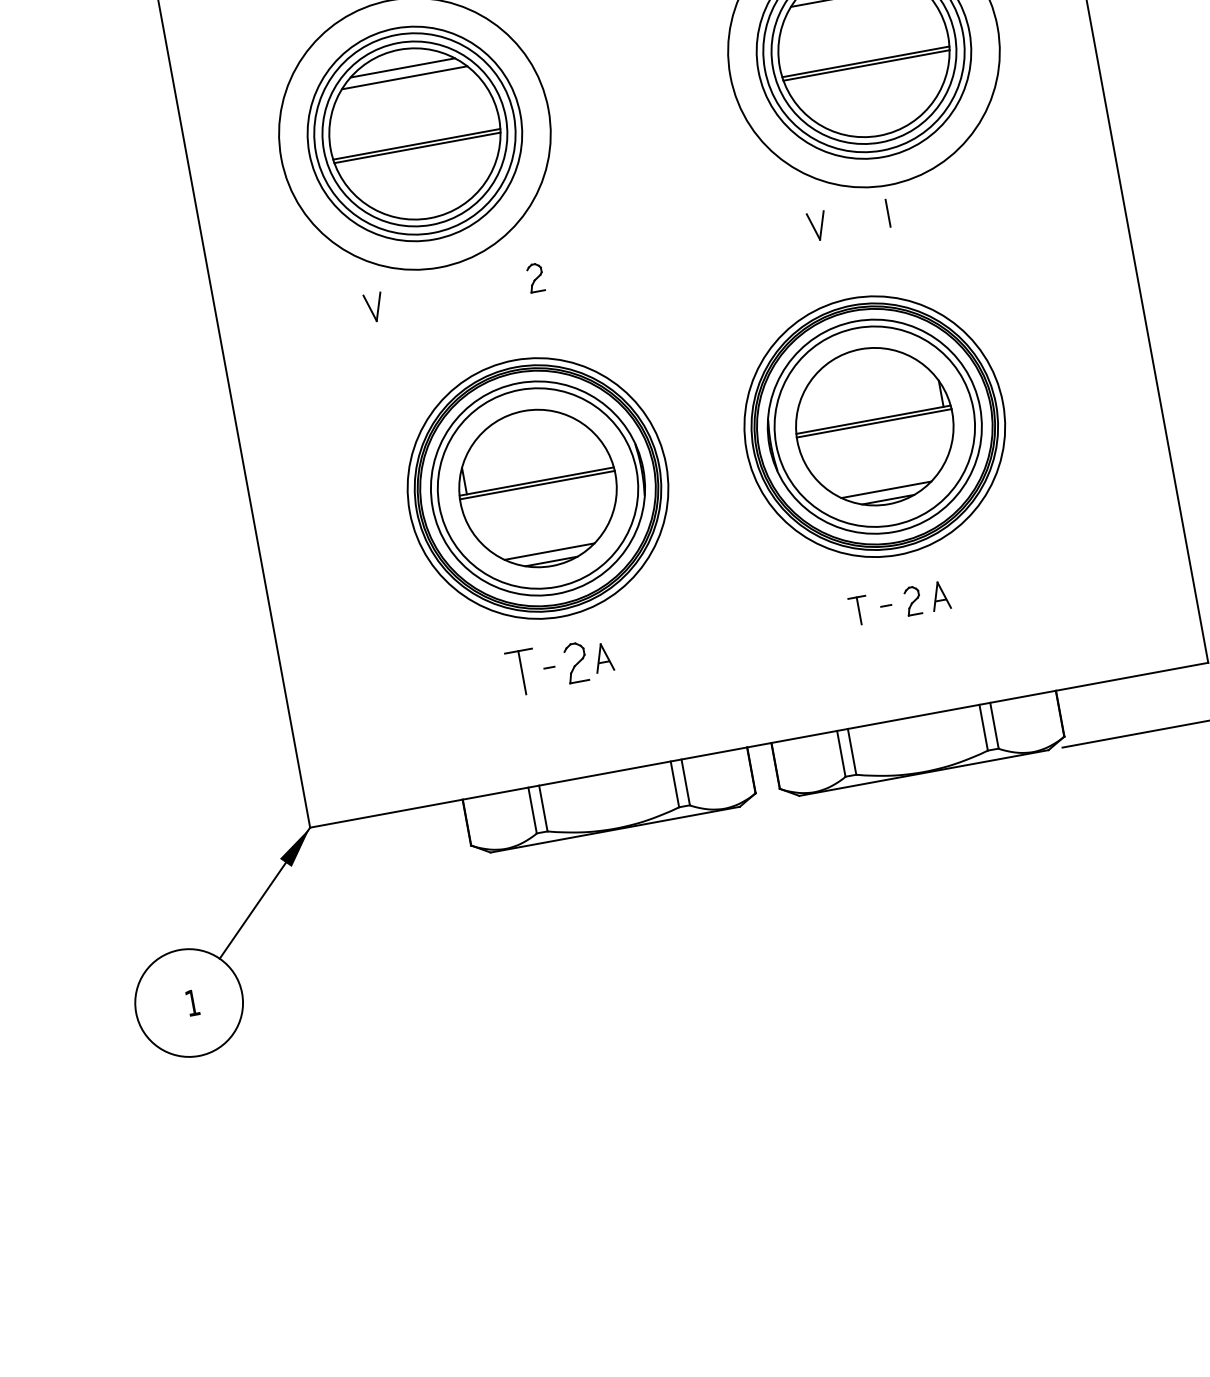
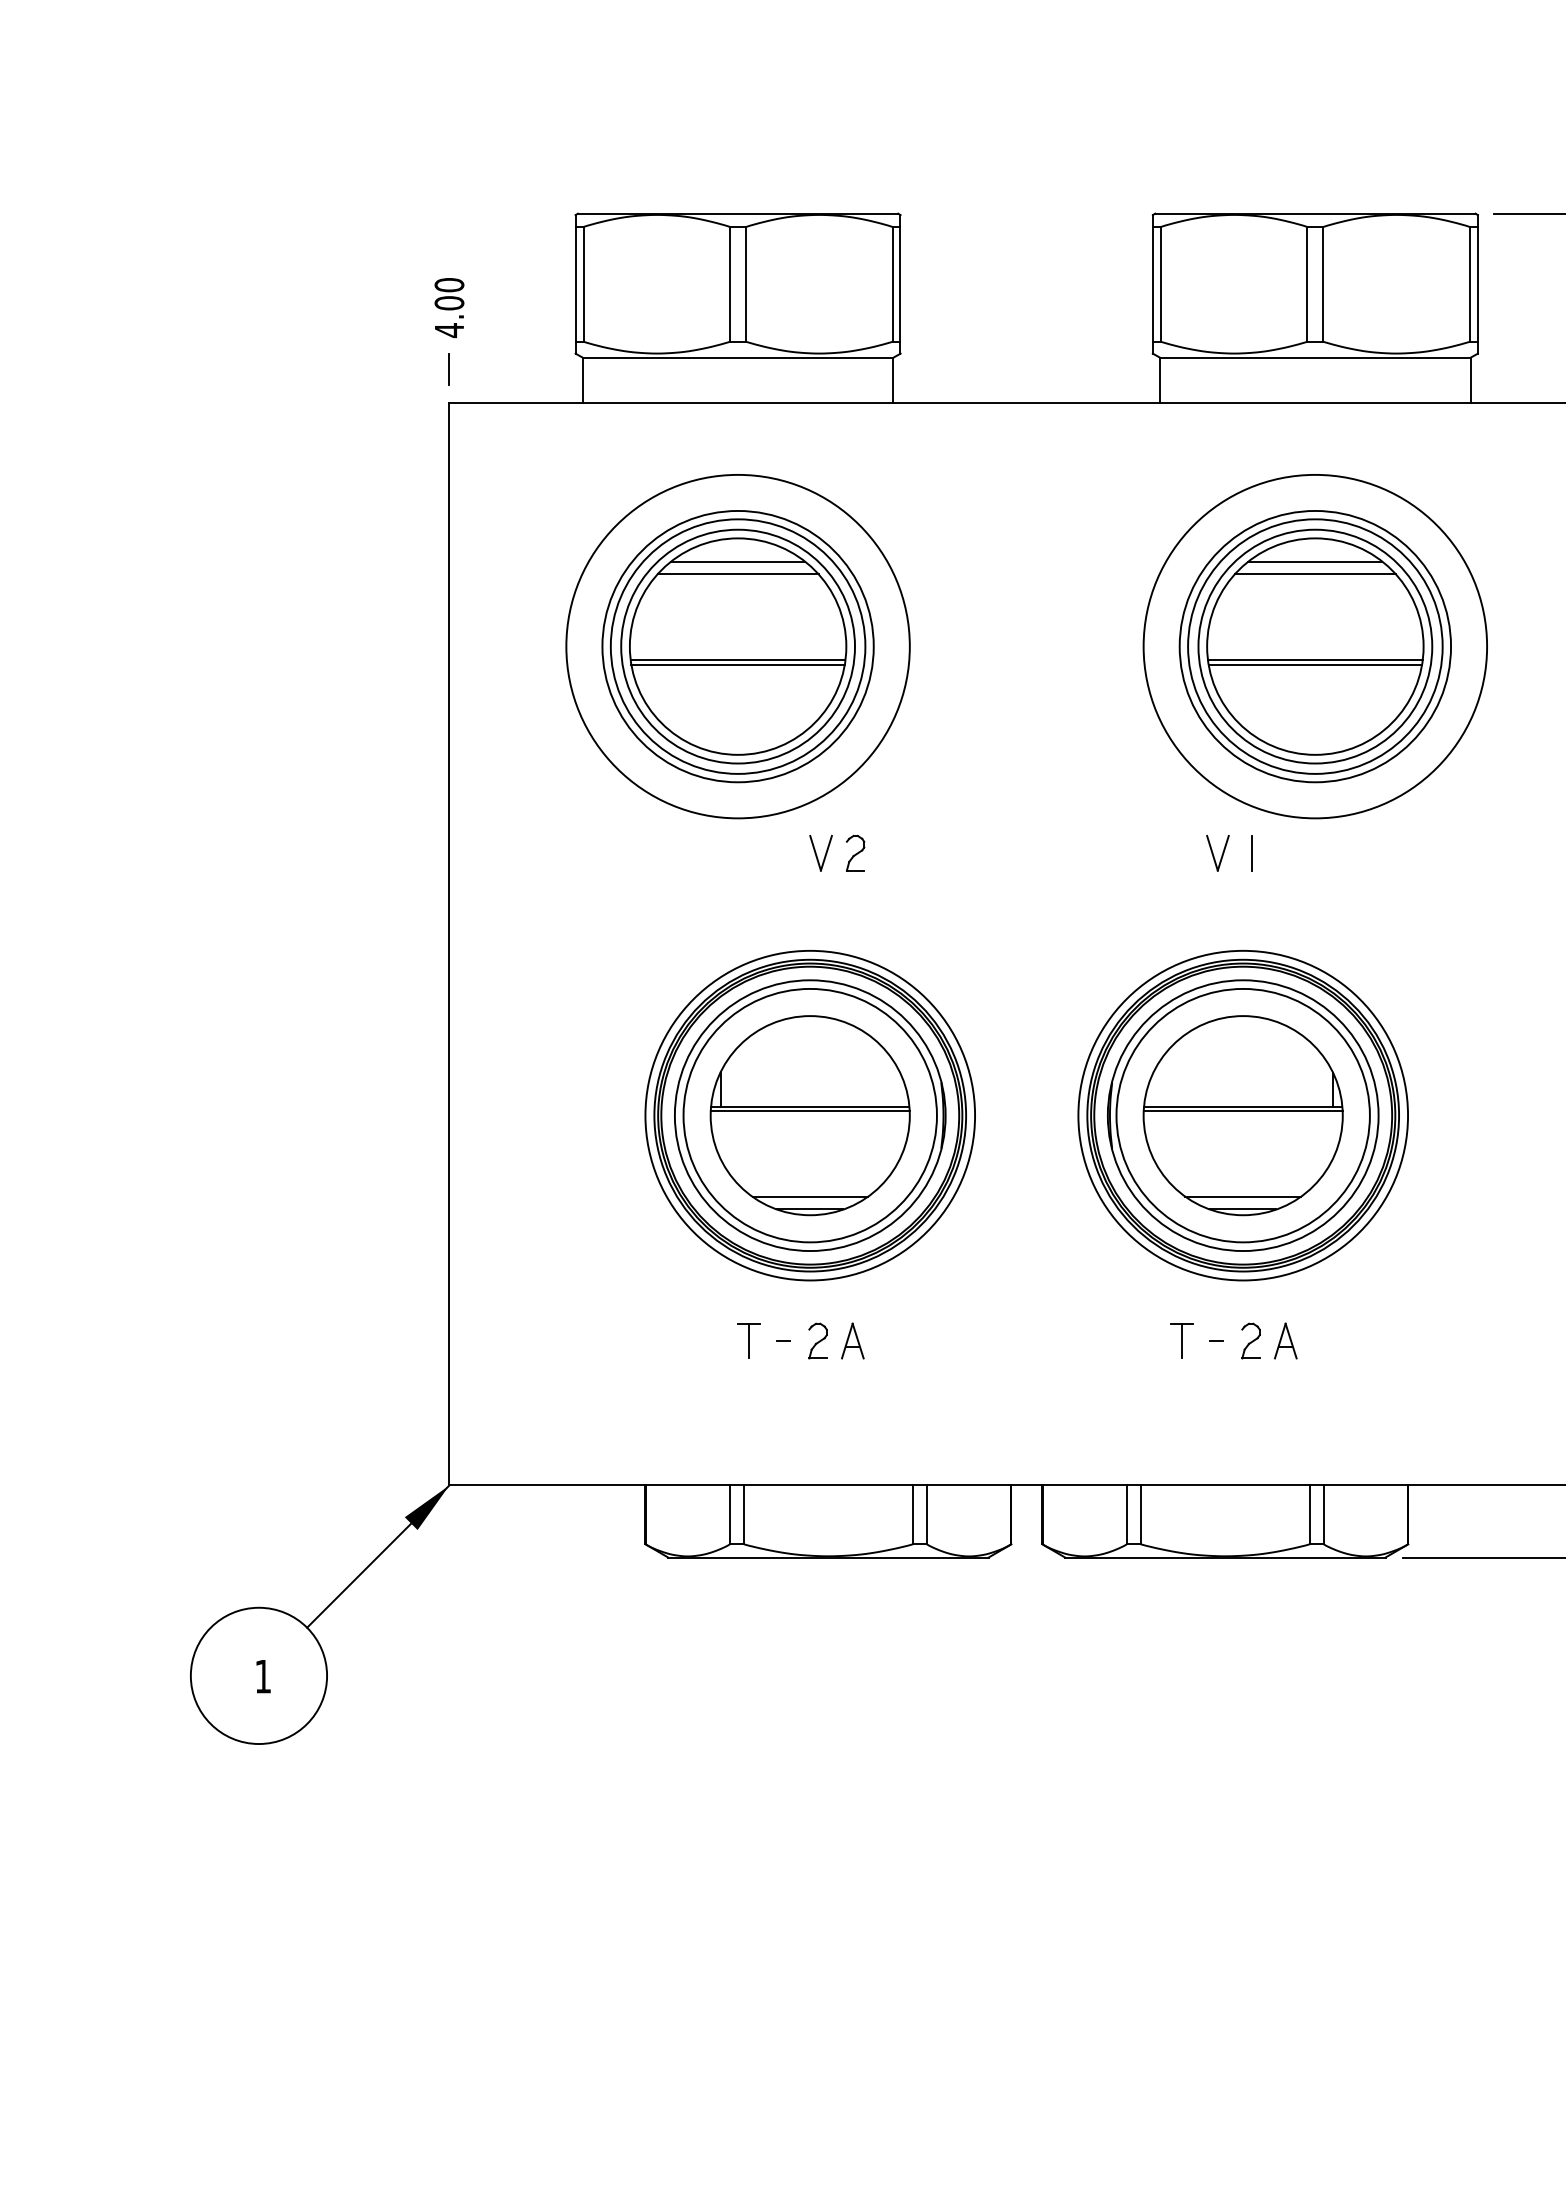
line: (887, 213) -> (1251, 853), moved
part: (373, 307) -> (820, 853), moved
part: (575, 662) -> (817, 1340), size x0.71
part: (522, 672) -> (748, 1340), size x0.62

